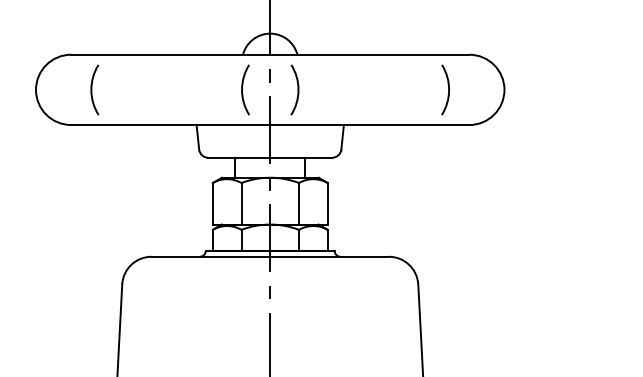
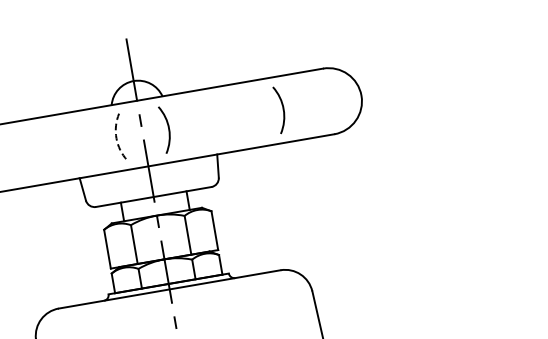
arc: (448, 89) -> (283, 108), moved
arc: (242, 90) -> (116, 138), solid -> dashed

